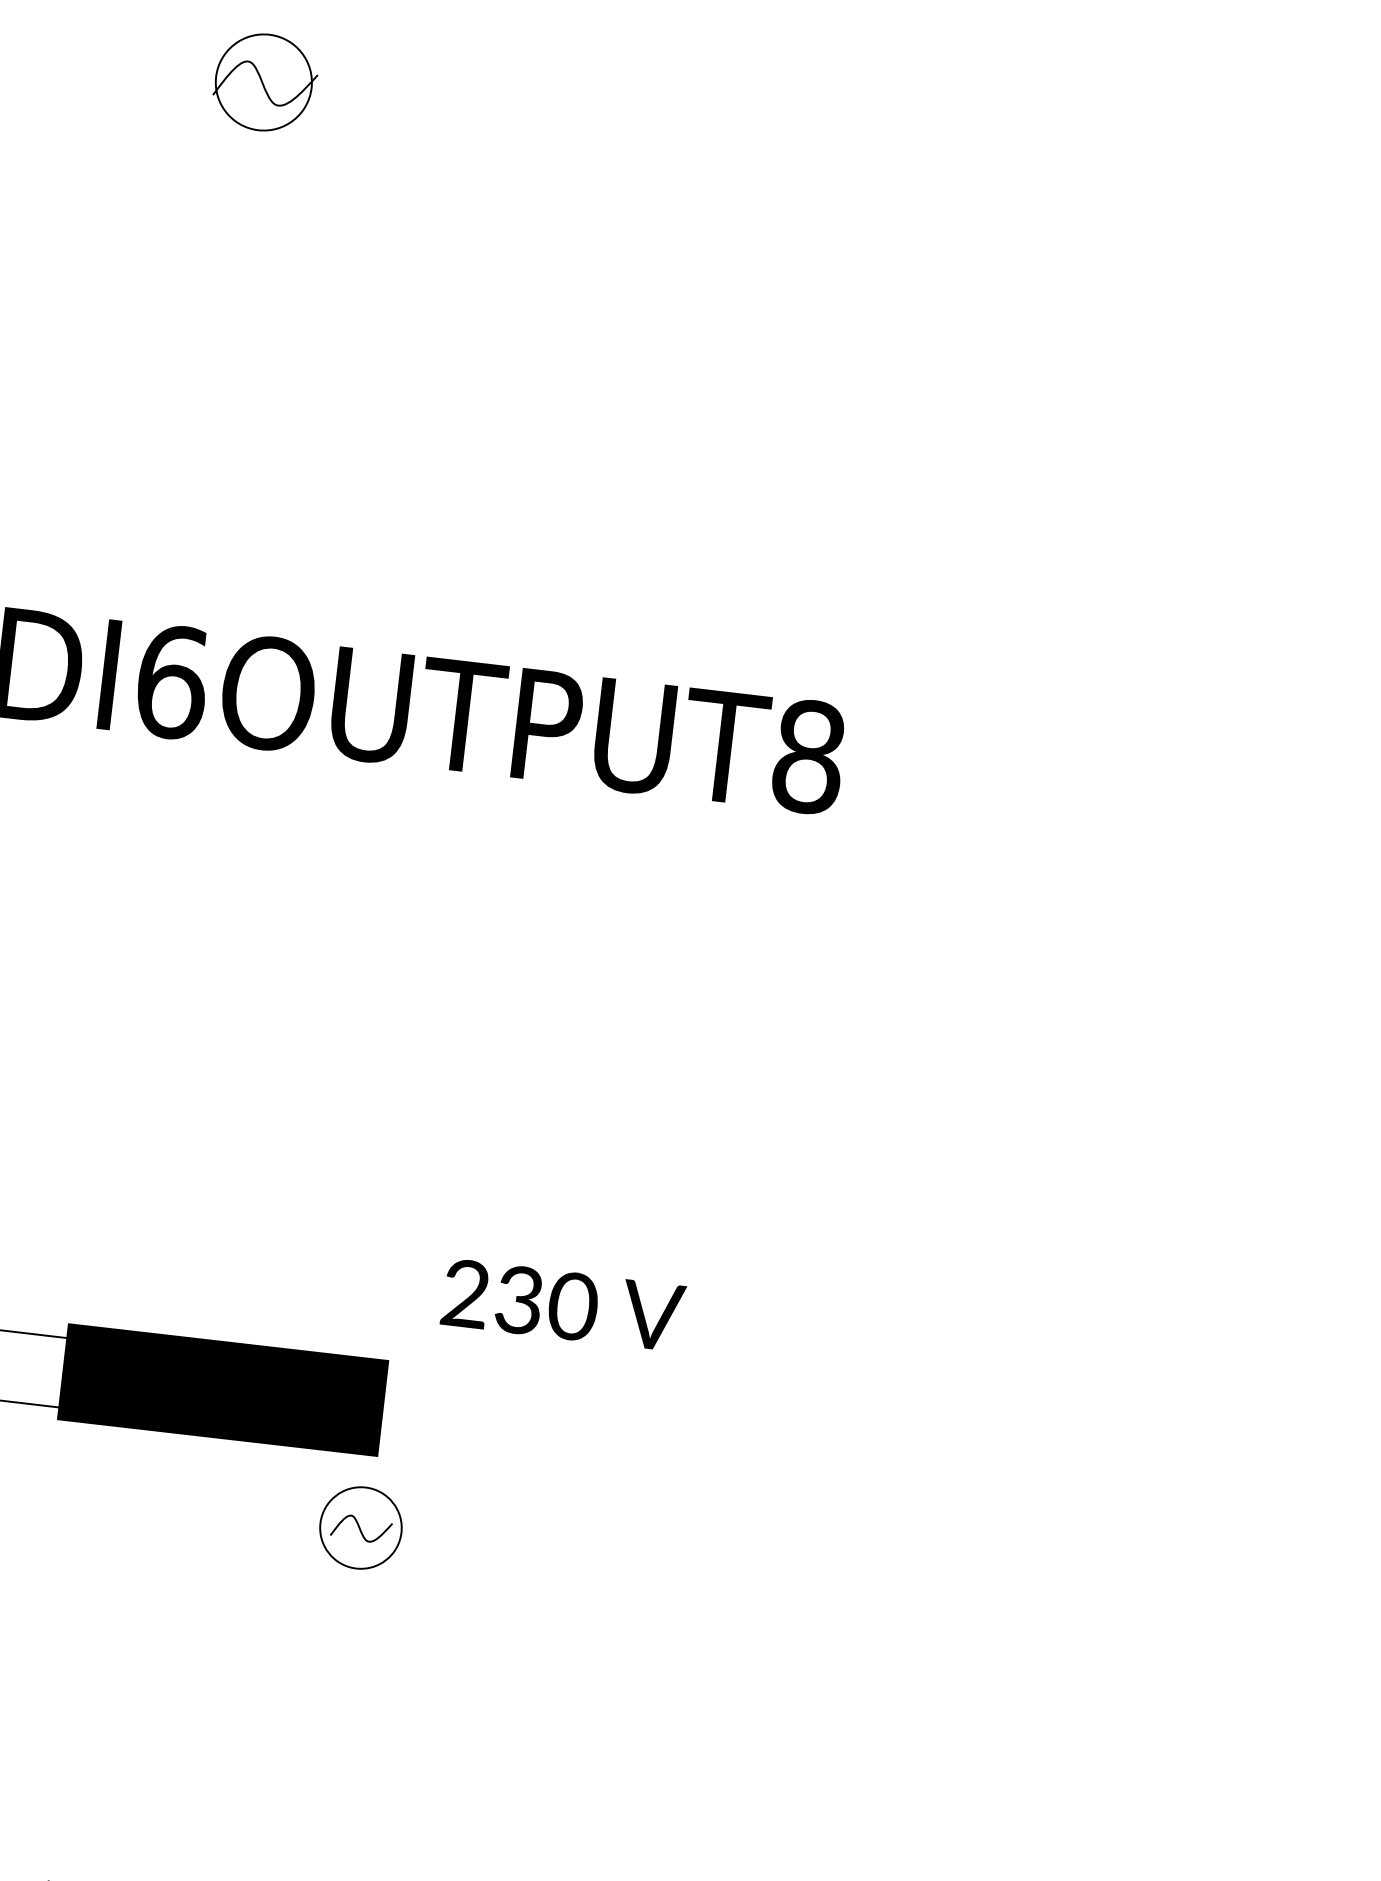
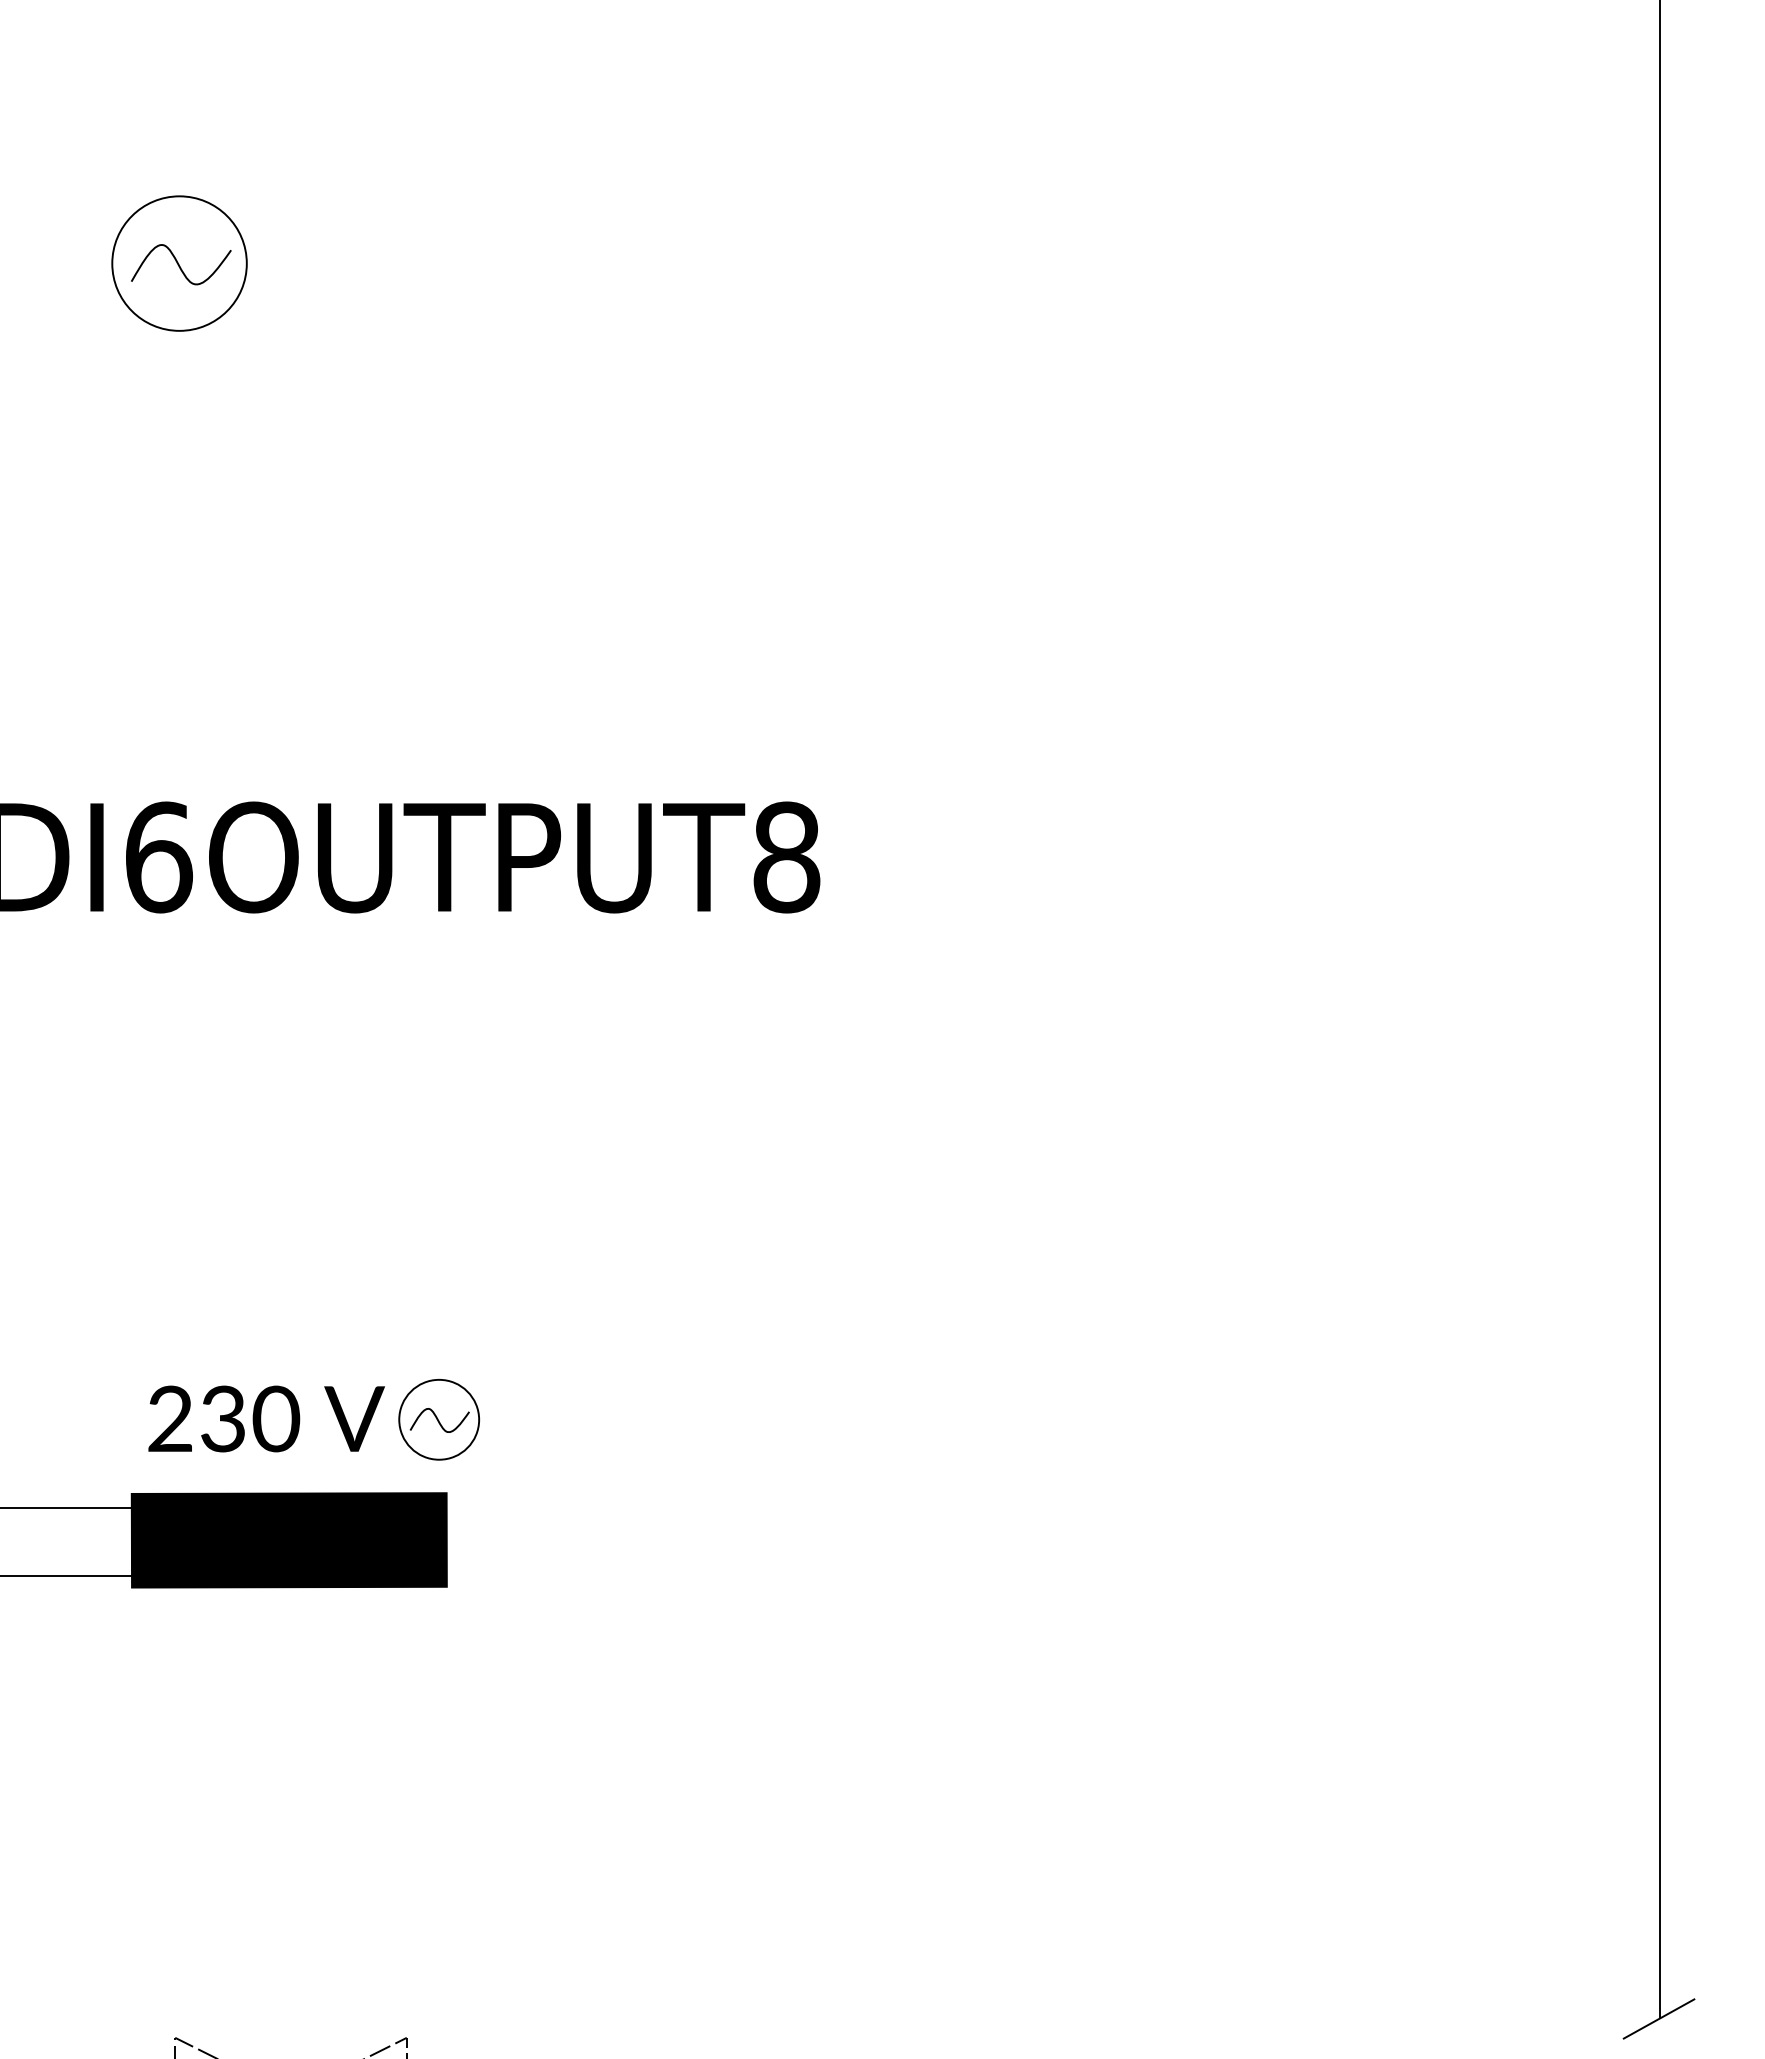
circle: (263, 82) -> (179, 263), size x1.43
text: (563, 1304) -> (266, 1418), moved
part: (360, 1527) -> (438, 1419), moved

